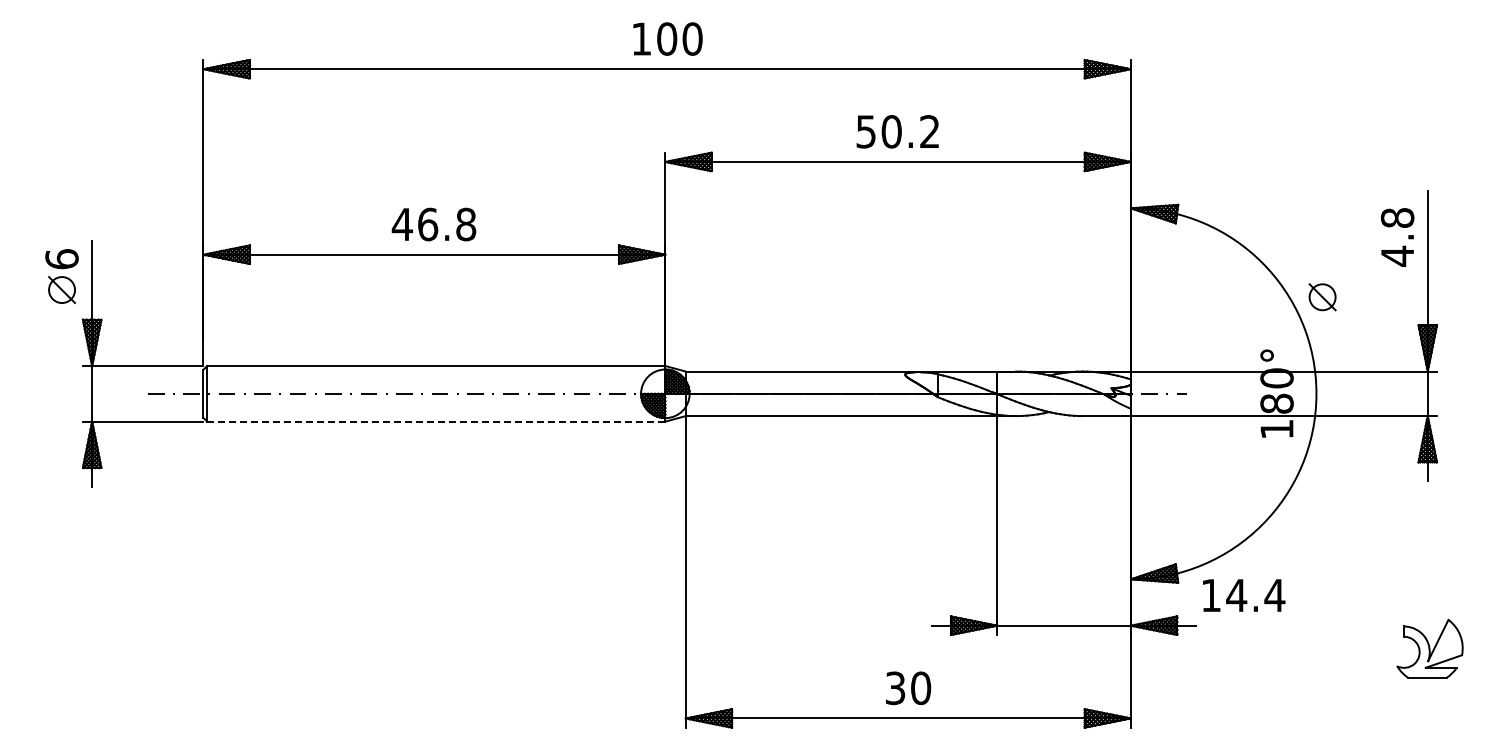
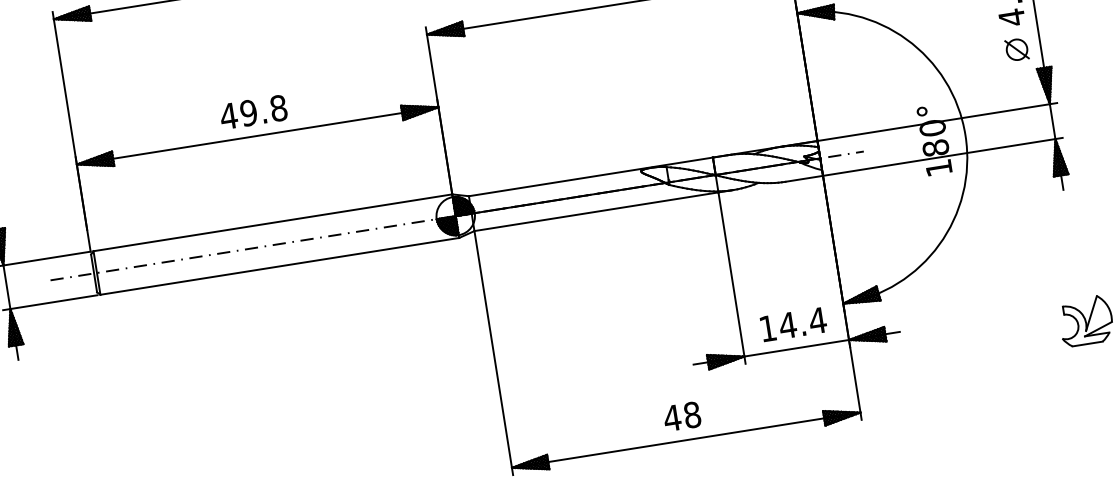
text: (427, 224) -> (248, 113), 46.8 -> 49.8
part: (1322, 297) -> (1016, 49), moved
line: (436, 421) -> (279, 266), dashed -> solid
text: (1244, 595) -> (794, 324), moved
text: (907, 688) -> (681, 416), 30 -> 48

